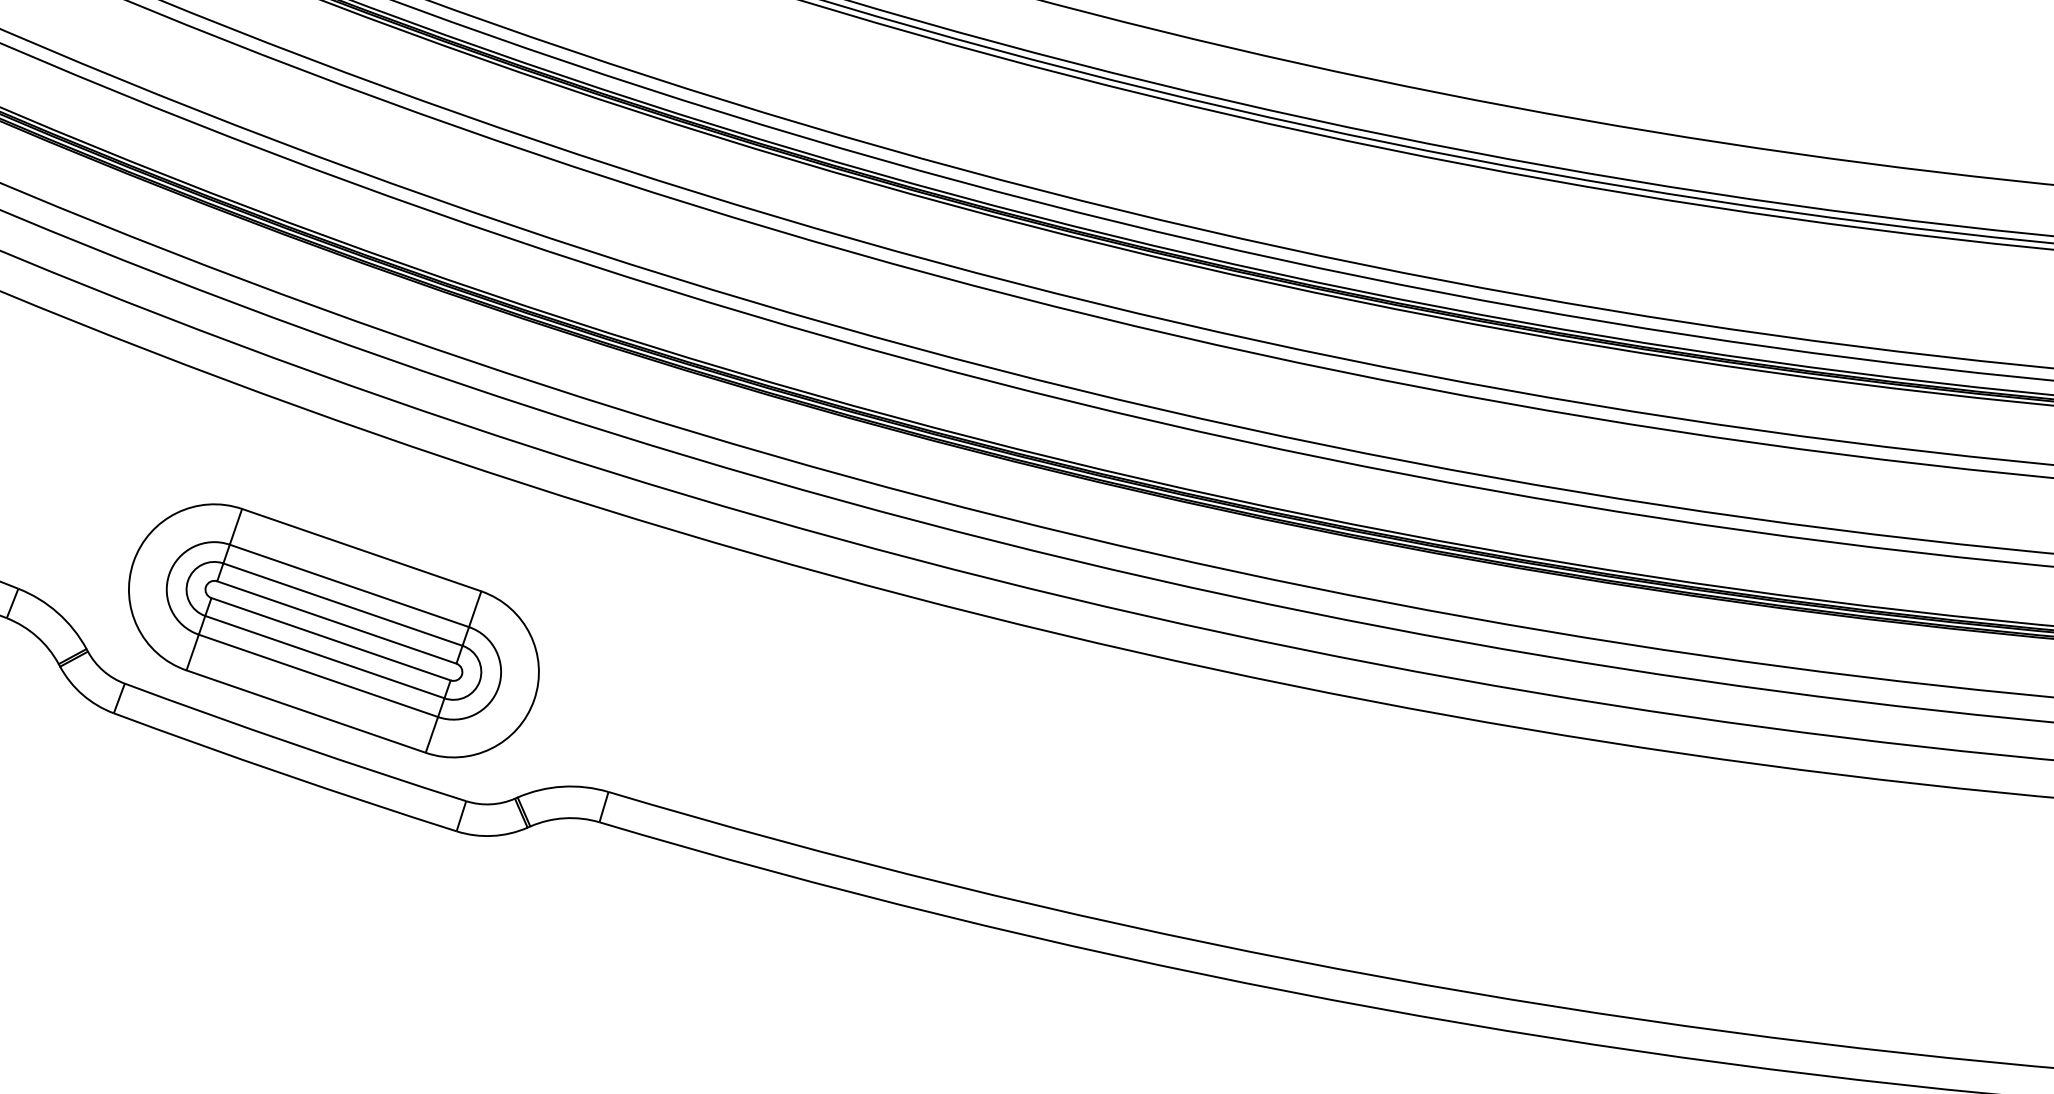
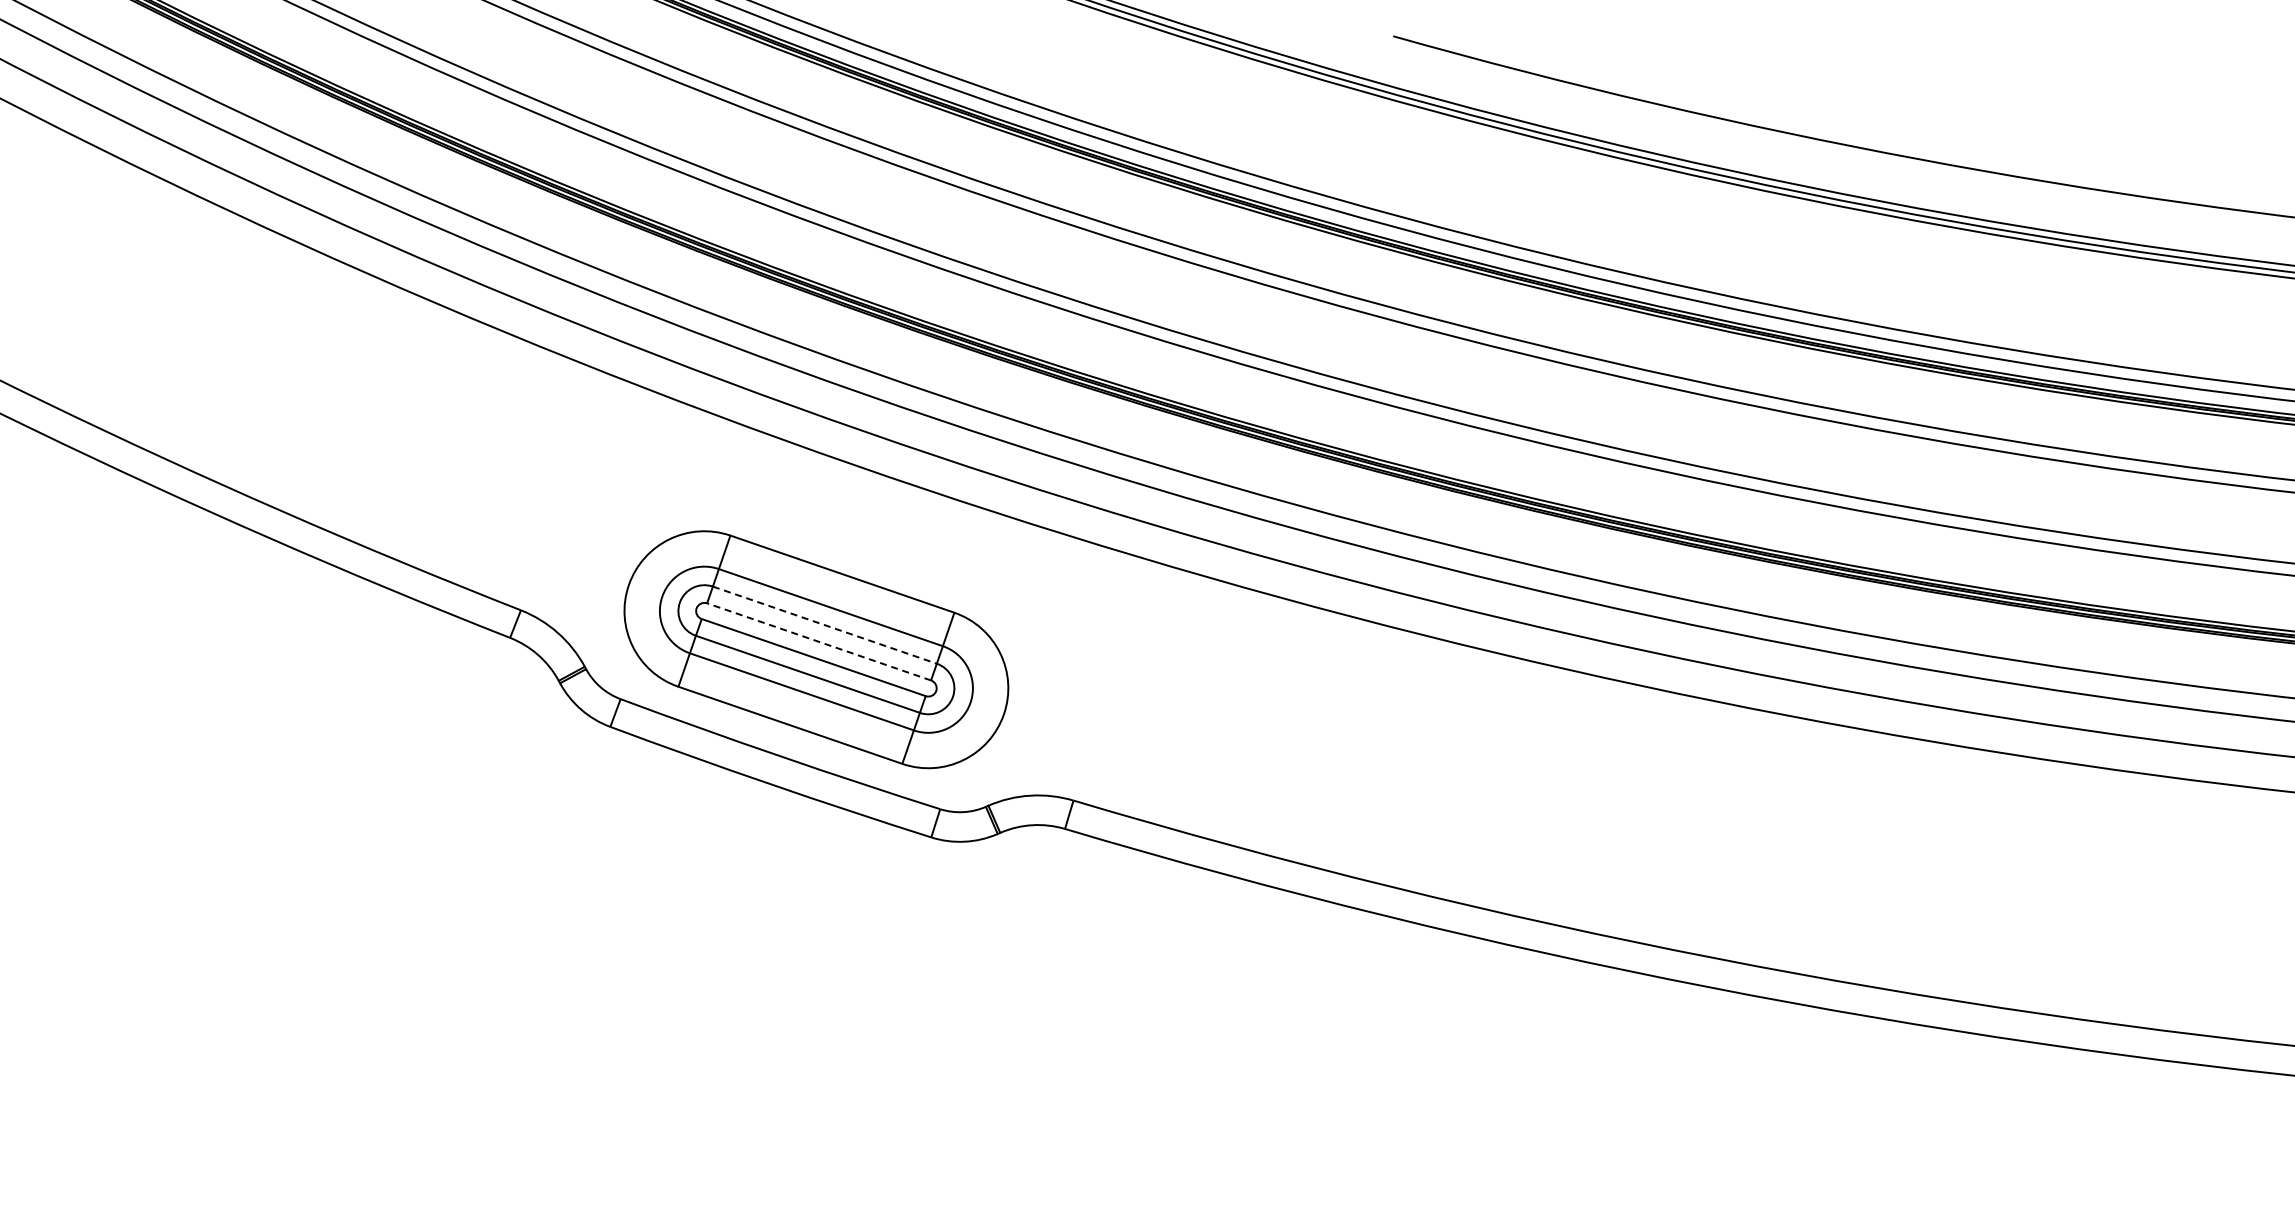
line: (343, 604) -> (825, 625), solid -> dashed
line: (336, 622) -> (818, 641), solid -> dashed

